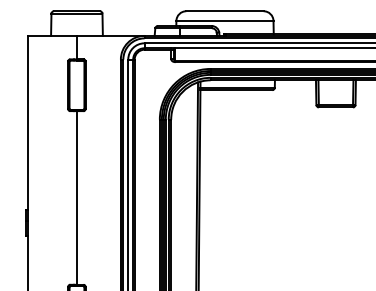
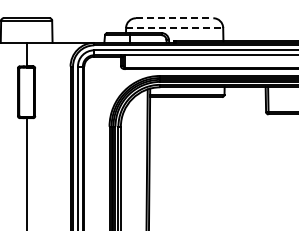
line: (224, 11) -> (174, 18), solid -> dashed
line: (224, 20) -> (174, 27), solid -> dashed

